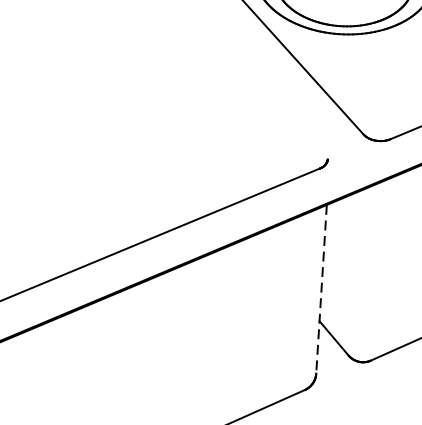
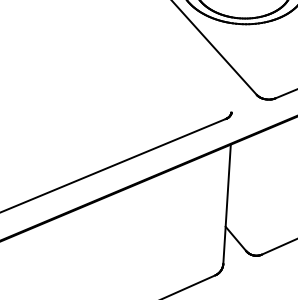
line: (322, 289) -> (227, 204), dashed -> solid

